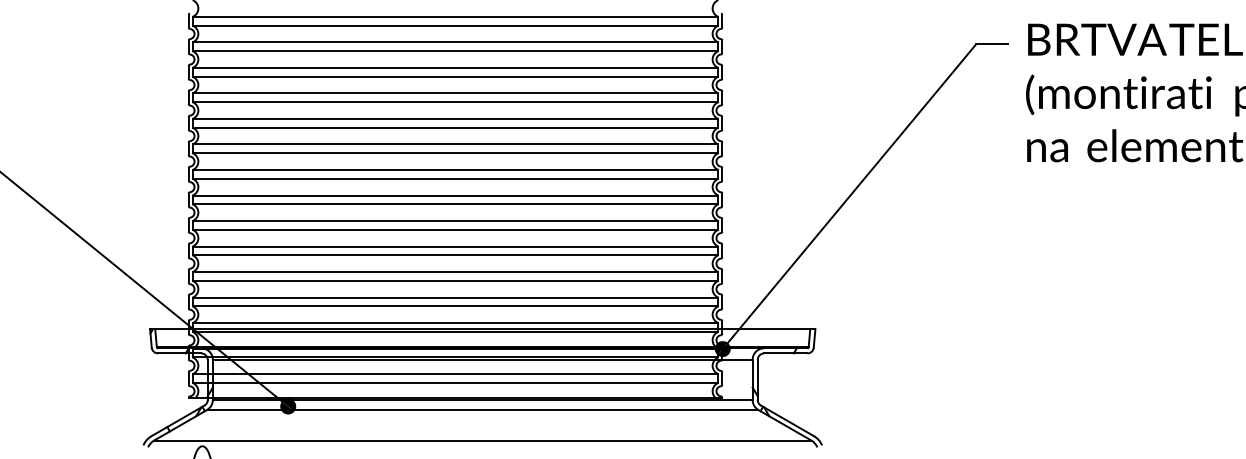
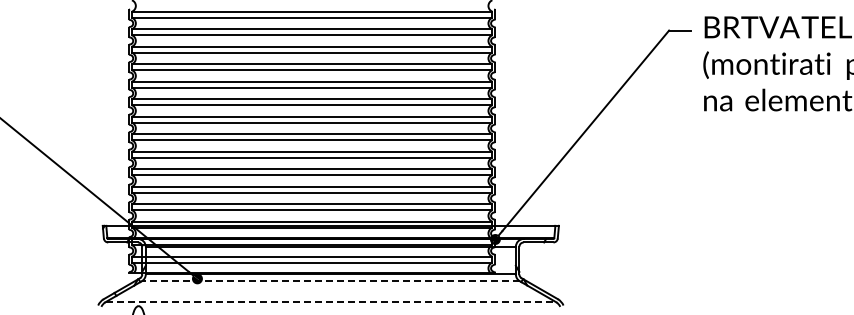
line: (482, 410) -> (330, 281), solid -> dashed
line: (483, 440) -> (331, 302), solid -> dashed

